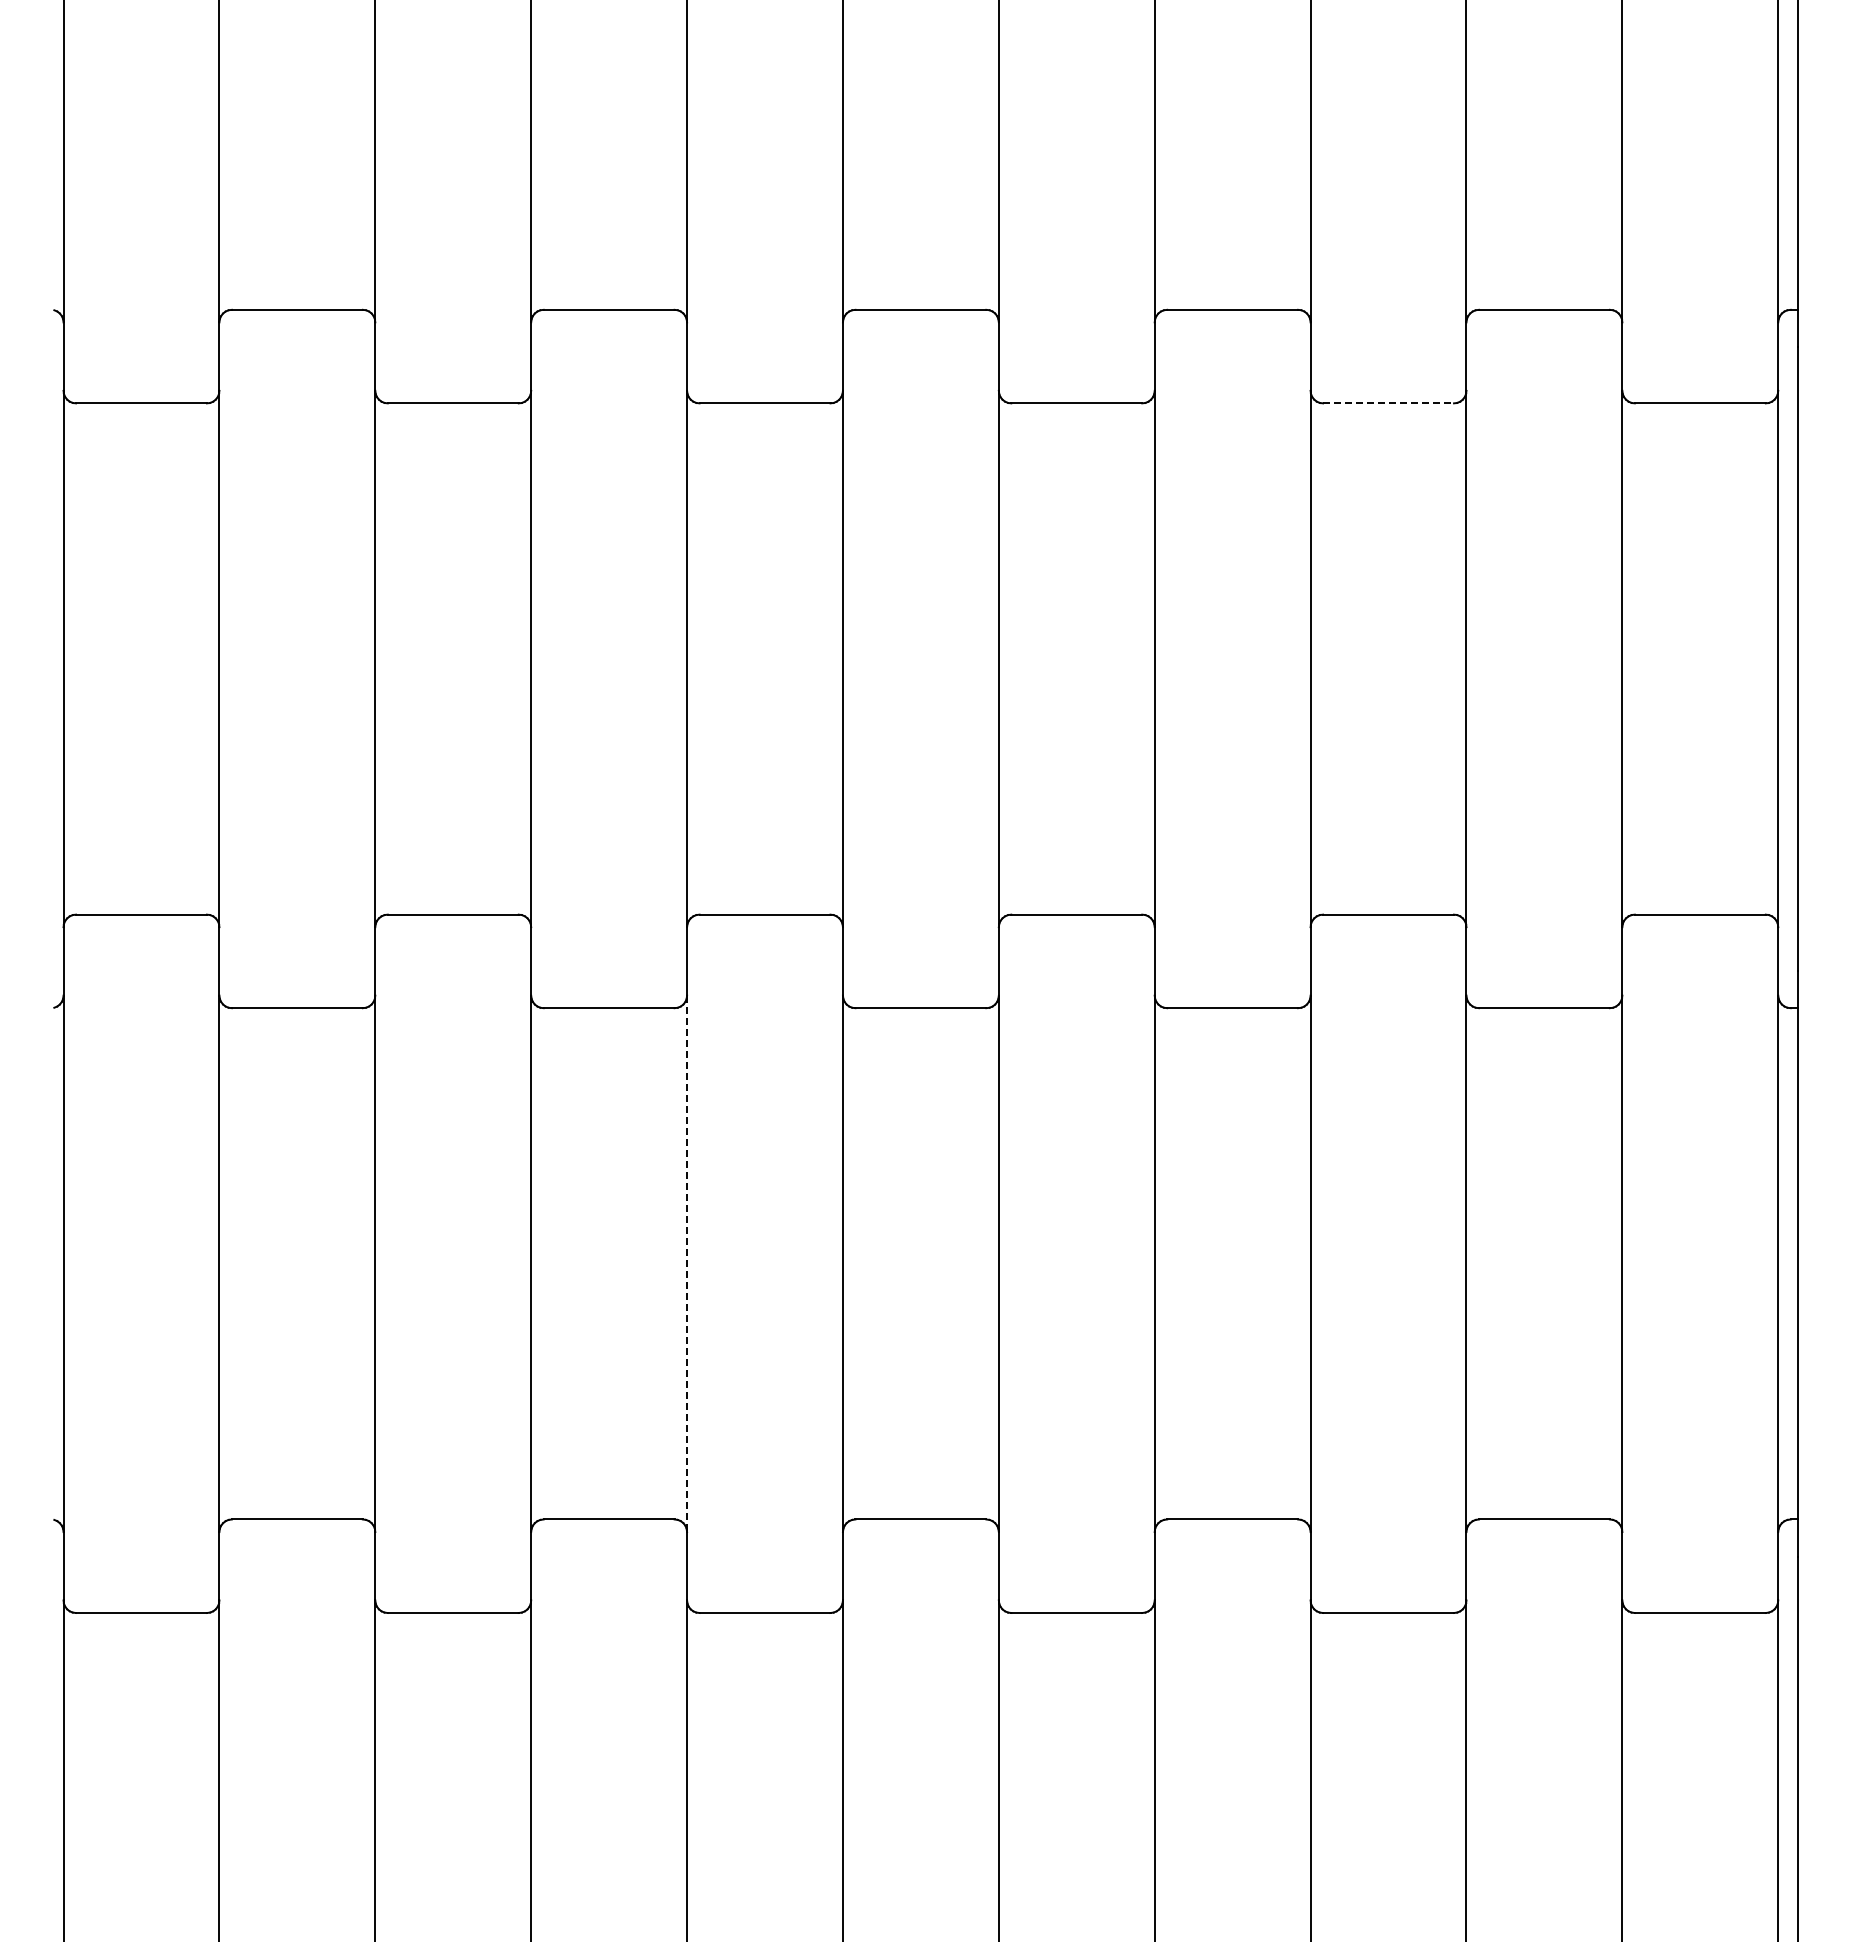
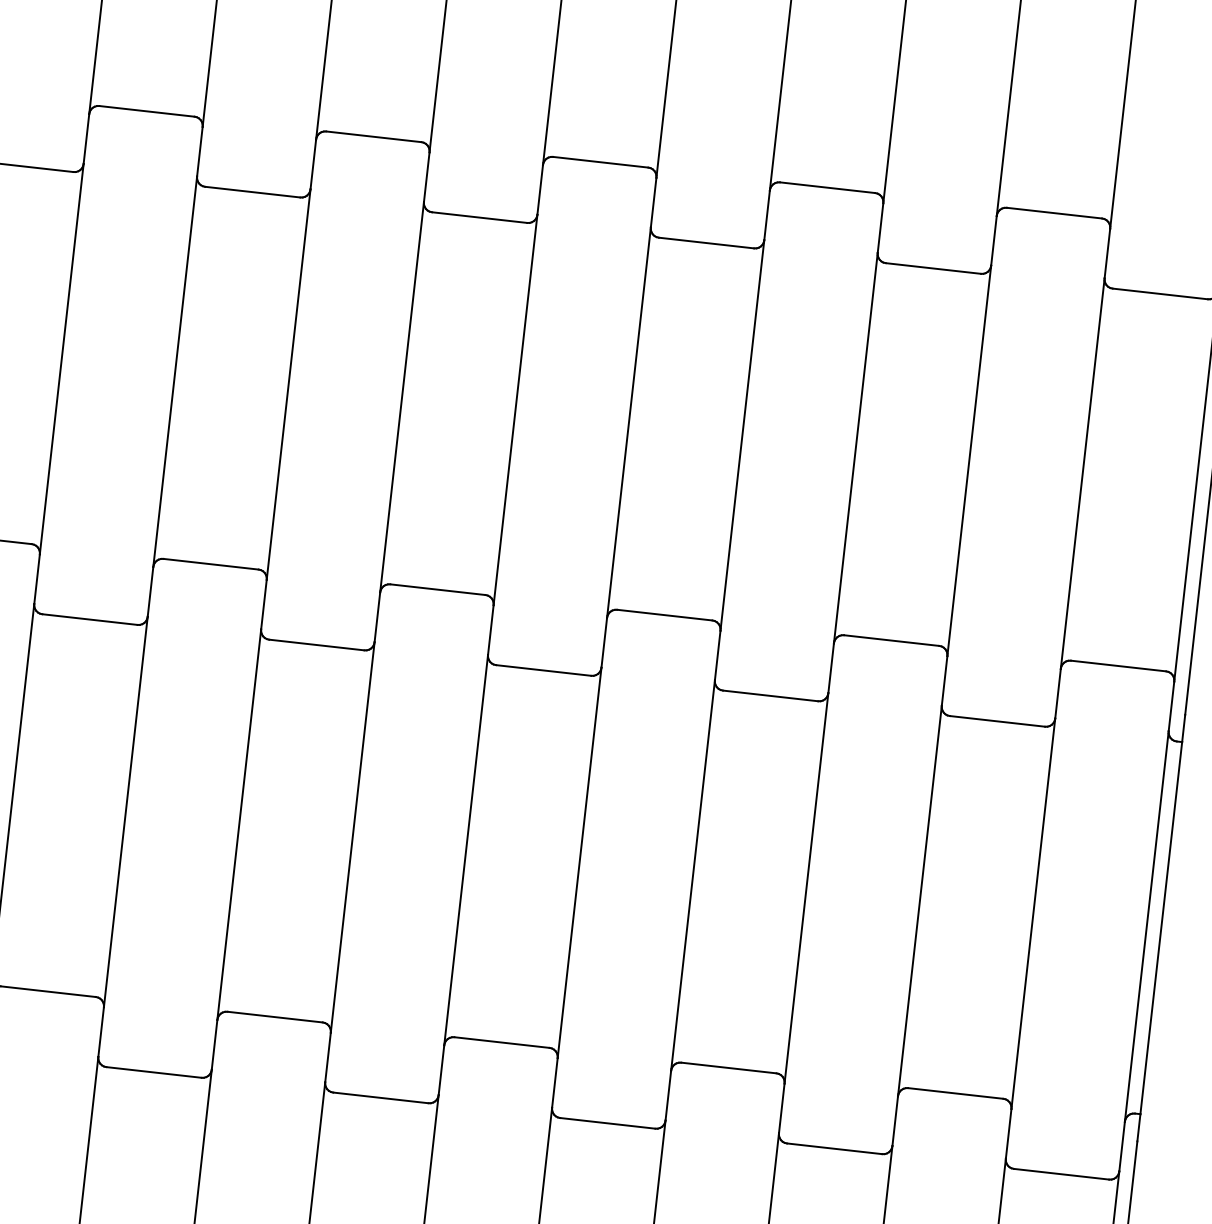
line: (1389, 403) -> (934, 268), dashed -> solid
line: (687, 1264) -> (352, 837), dashed -> solid

